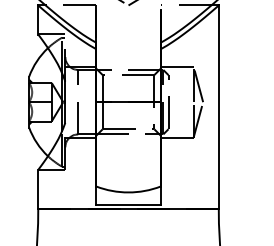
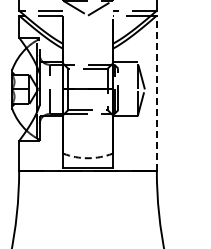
line: (218, 107) -> (156, 93), solid -> dashed
arc: (129, 192) -> (88, 158), solid -> dashed

